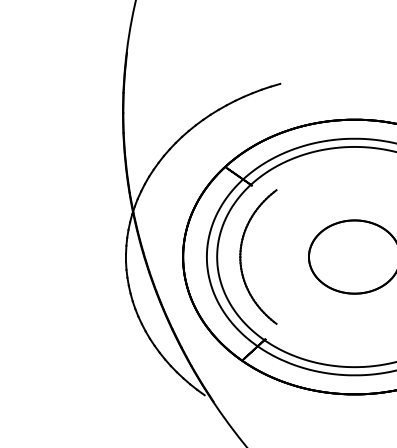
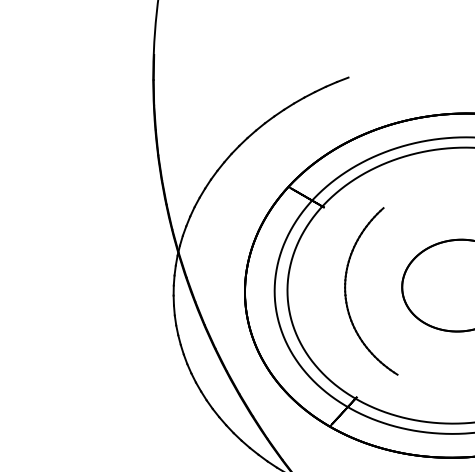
part: (241, 256) -> (346, 294), moved

